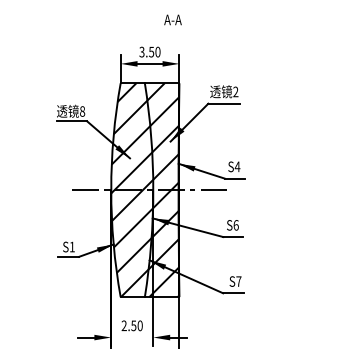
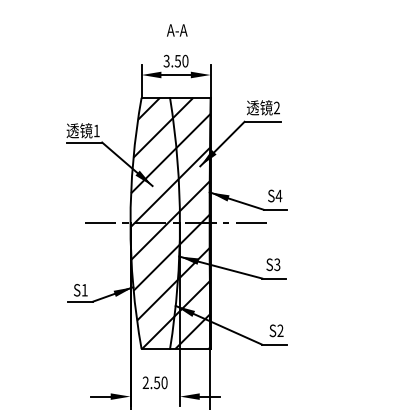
text: (172, 19) -> (176, 29), moved
text: (82, 111) -> (96, 130), 8 -> 1
text: (235, 225) -> (276, 264), S6 -> S3
text: (238, 281) -> (280, 330), S7 -> S2

